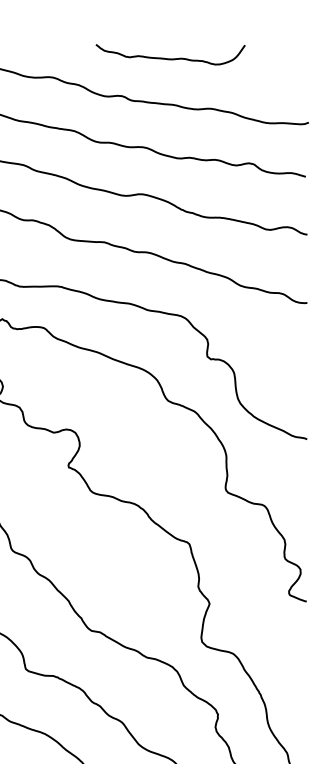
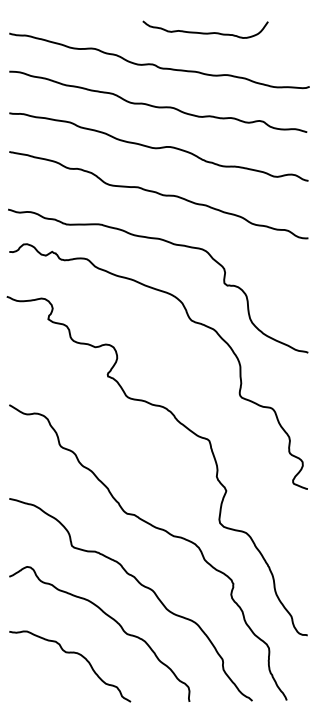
curve: (170, 58) -> (205, 32), moved

